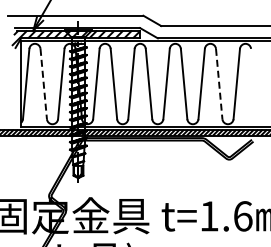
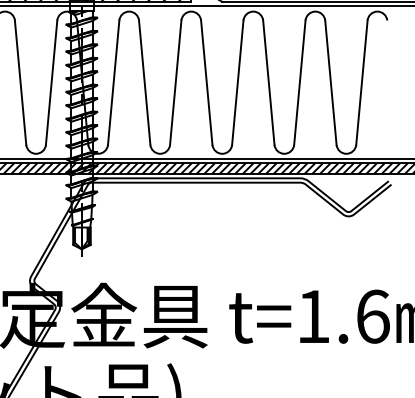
line: (43, 84) -> (20, 83), dashed -> solid
line: (219, 84) -> (331, 83), dashed -> solid

